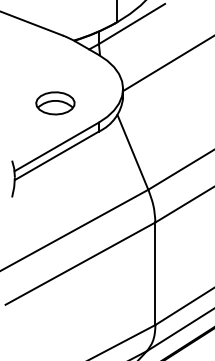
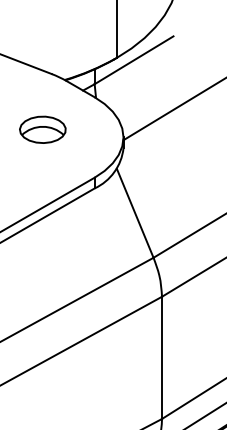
part: (55, 103) -> (42, 129), moved

